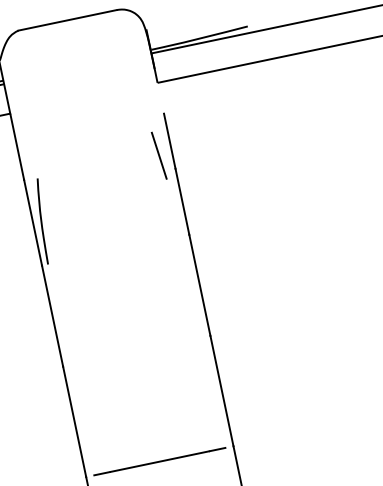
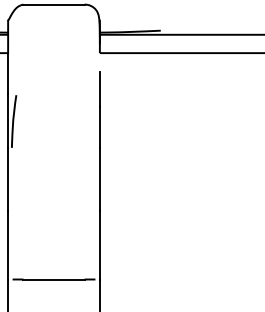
line: (158, 155) -> (91, 96), removed

